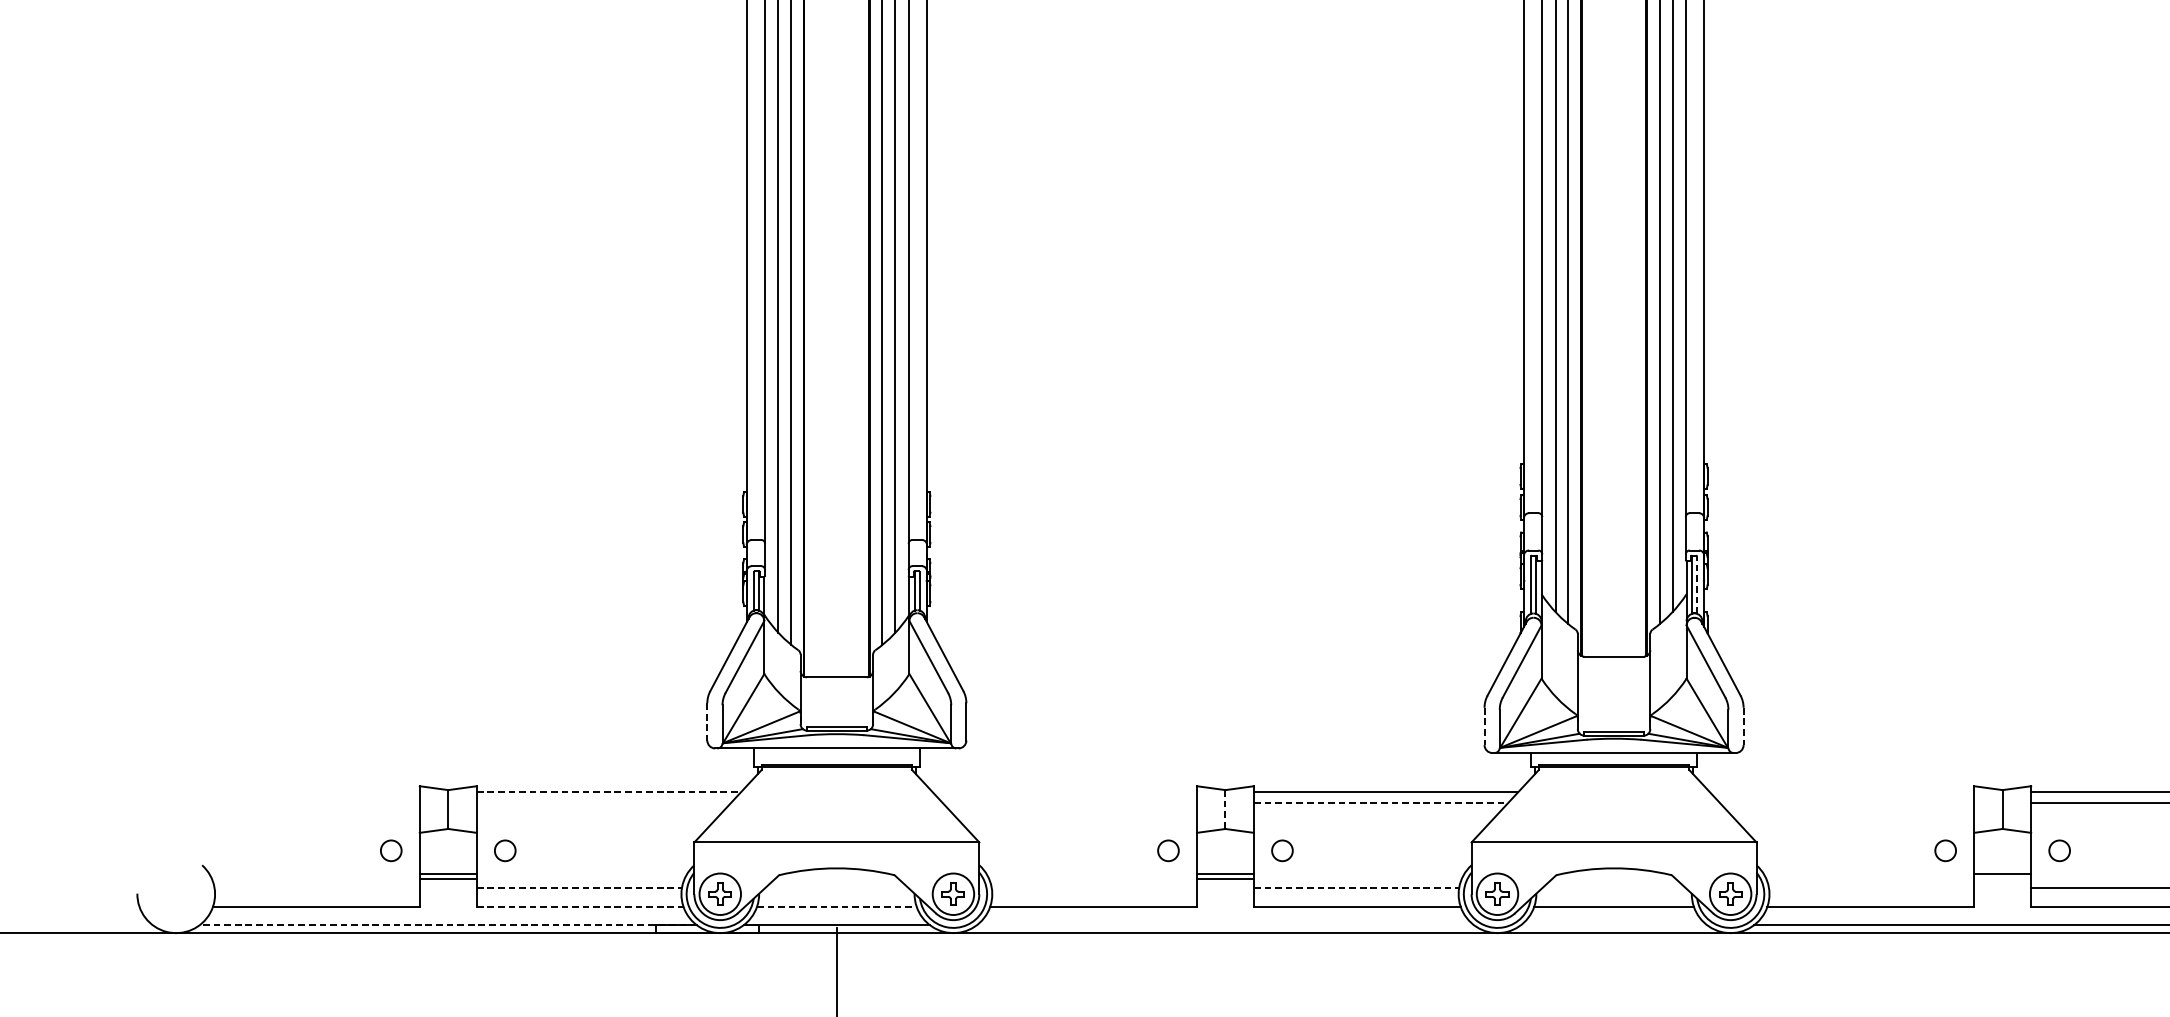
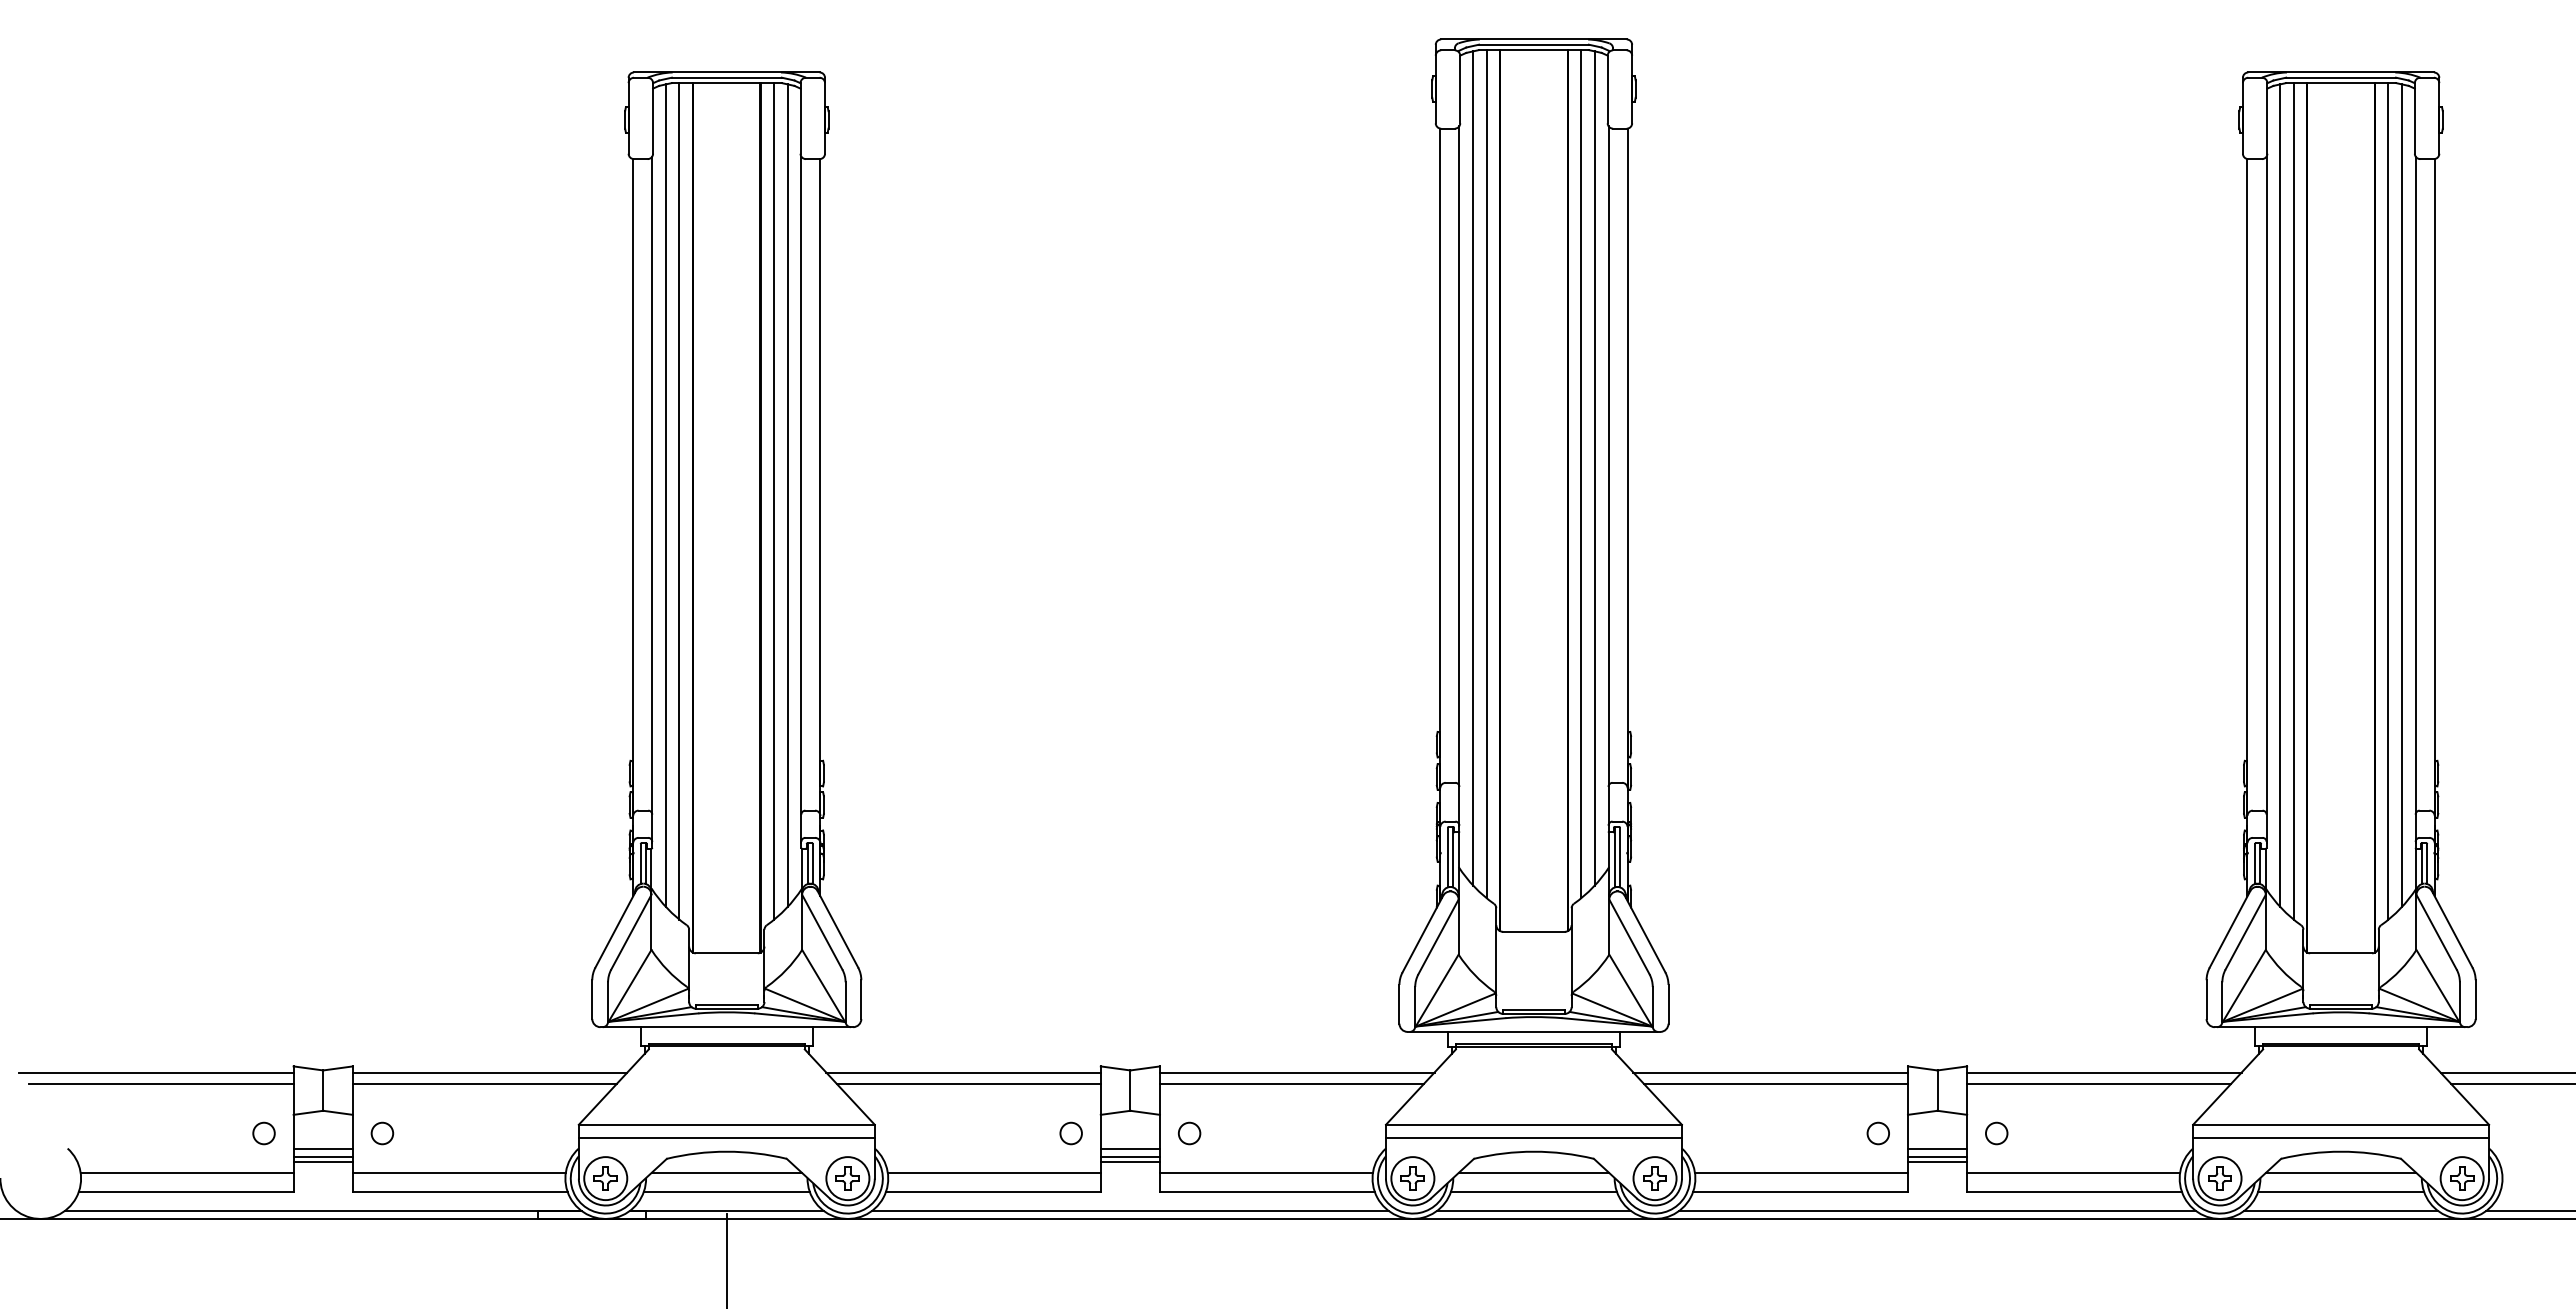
line: (1697, 585) -> (1620, 857), dashed -> solid
line: (707, 722) -> (592, 1000), dashed -> solid
line: (1484, 726) -> (1399, 1004), dashed -> solid
line: (1743, 726) -> (1668, 1004), dashed -> solid
line: (287, 792) -> (156, 1072), added
line: (609, 792) -> (490, 1072), dashed -> solid
line: (1064, 792) -> (963, 1072), added
line: (1841, 792) -> (1770, 1072), added
line: (292, 802) -> (161, 1083), added
line: (603, 802) -> (484, 1083), added
line: (1069, 802) -> (968, 1083), added
line: (1381, 802) -> (1292, 1083), dashed -> solid
line: (1846, 802) -> (1775, 1083), added
line: (1225, 810) -> (1130, 1091), dashed -> solid
line: (836, 855) -> (726, 1138), added
line: (1613, 855) -> (1533, 1138), added
line: (447, 866) -> (322, 1149), added
line: (1224, 866) -> (1129, 1149), added
line: (2002, 866) -> (1937, 1149), added
line: (2002, 878) -> (1937, 1162), added
line: (316, 888) -> (186, 1172), added
line: (579, 888) -> (459, 1172), dashed -> solid
line: (836, 888) -> (726, 1172), added
line: (1093, 888) -> (993, 1172), added
line: (1356, 888) -> (1266, 1172), dashed -> solid
line: (1613, 888) -> (1533, 1172), added
line: (1870, 888) -> (1800, 1172), added
line: (580, 907) -> (460, 1192), dashed -> solid
line: (837, 907) -> (727, 1192), dashed -> solid
line: (447, 924) -> (322, 1210), dashed -> solid
line: (1225, 924) -> (1130, 1210), added
line: (1613, 924) -> (1533, 1210), added

